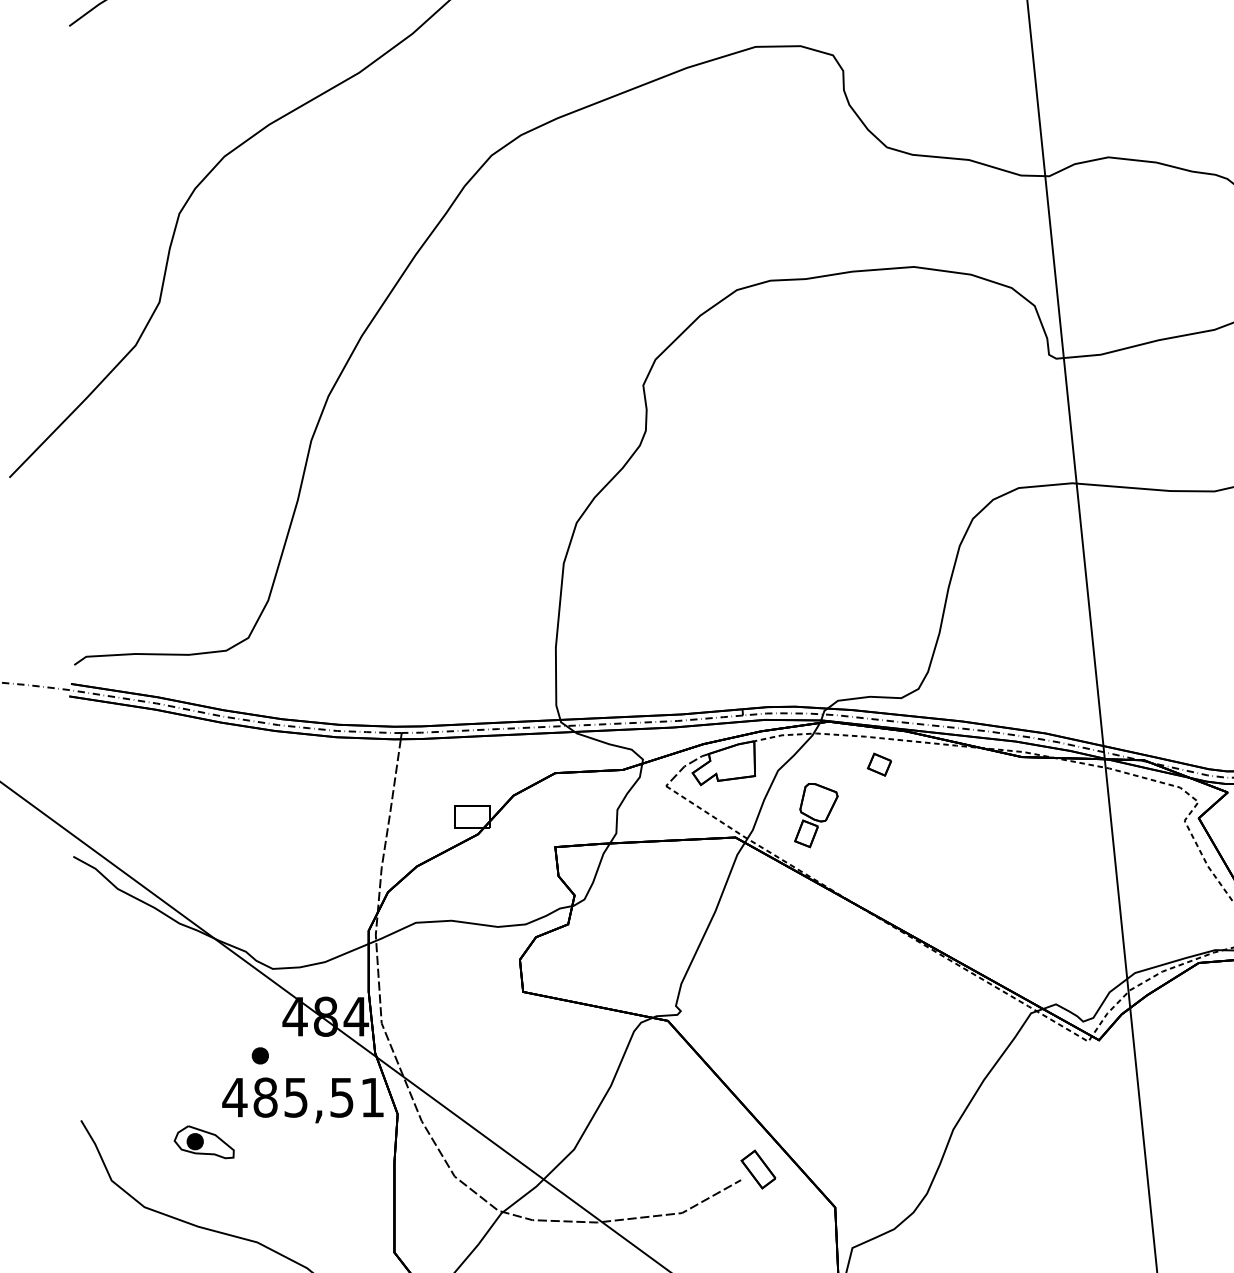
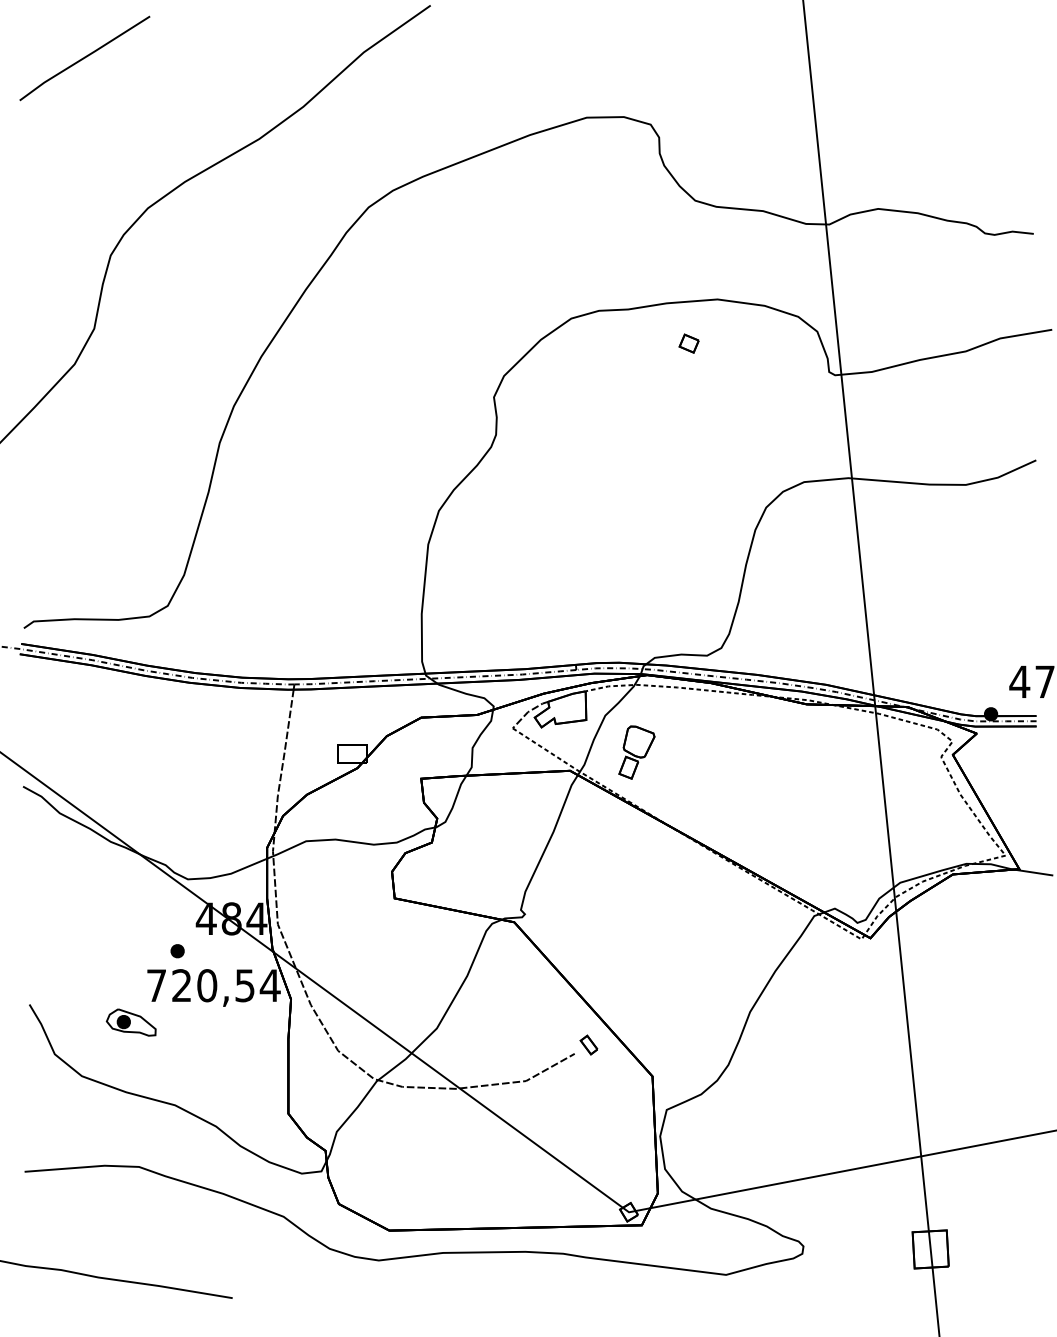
part: (878, 764) -> (688, 343), moved
text: (303, 1097) -> (213, 985), 485,51 -> 720,54
part: (757, 1168) -> (588, 1044), size x0.6

